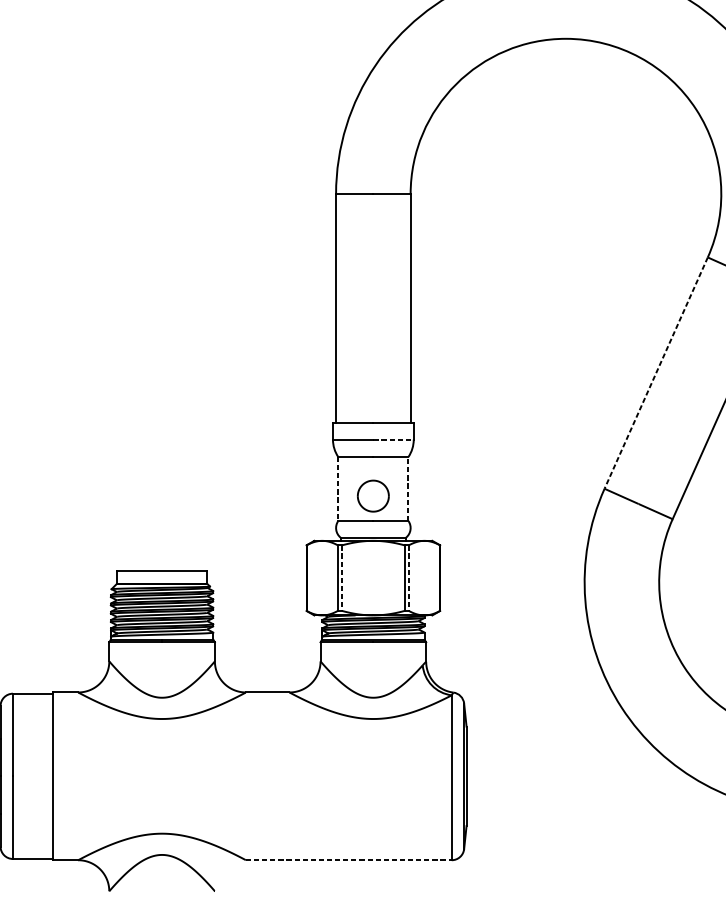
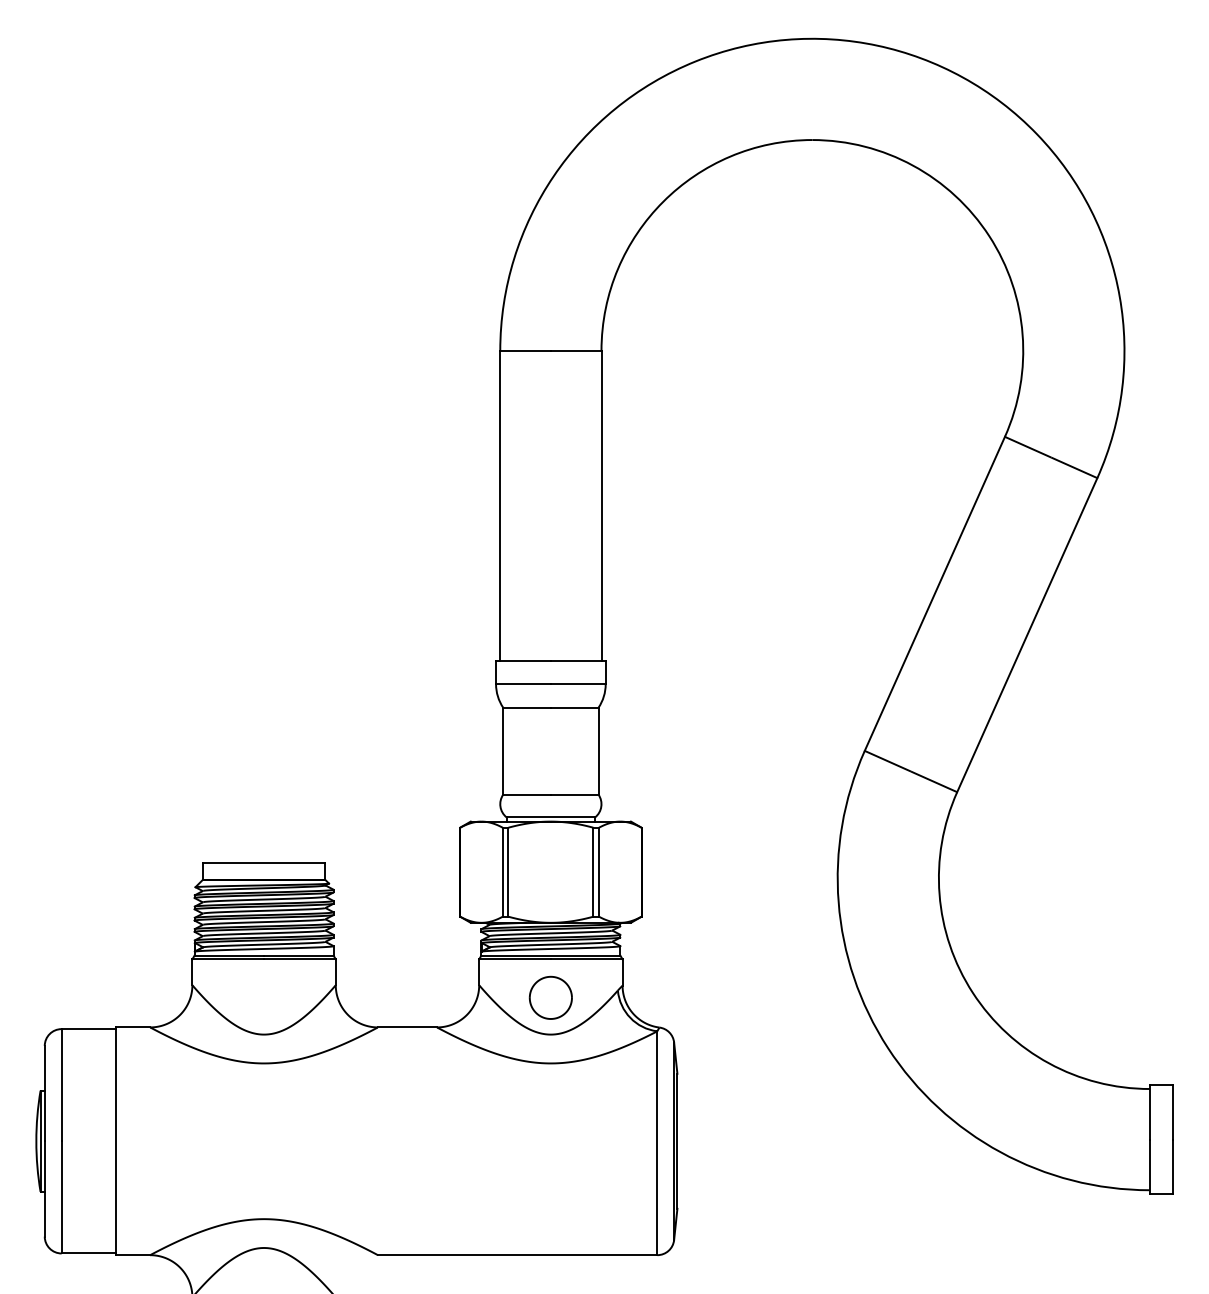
line: (655, 372) -> (934, 593), dashed -> solid
line: (393, 439) -> (578, 684), dashed -> solid
line: (408, 488) -> (598, 750), dashed -> solid
line: (338, 489) -> (503, 751), dashed -> solid
part: (373, 495) -> (550, 997), moved
line: (342, 578) -> (508, 872), dashed -> solid
line: (409, 578) -> (599, 872), dashed -> solid
line: (348, 860) -> (517, 1255), dashed -> solid

